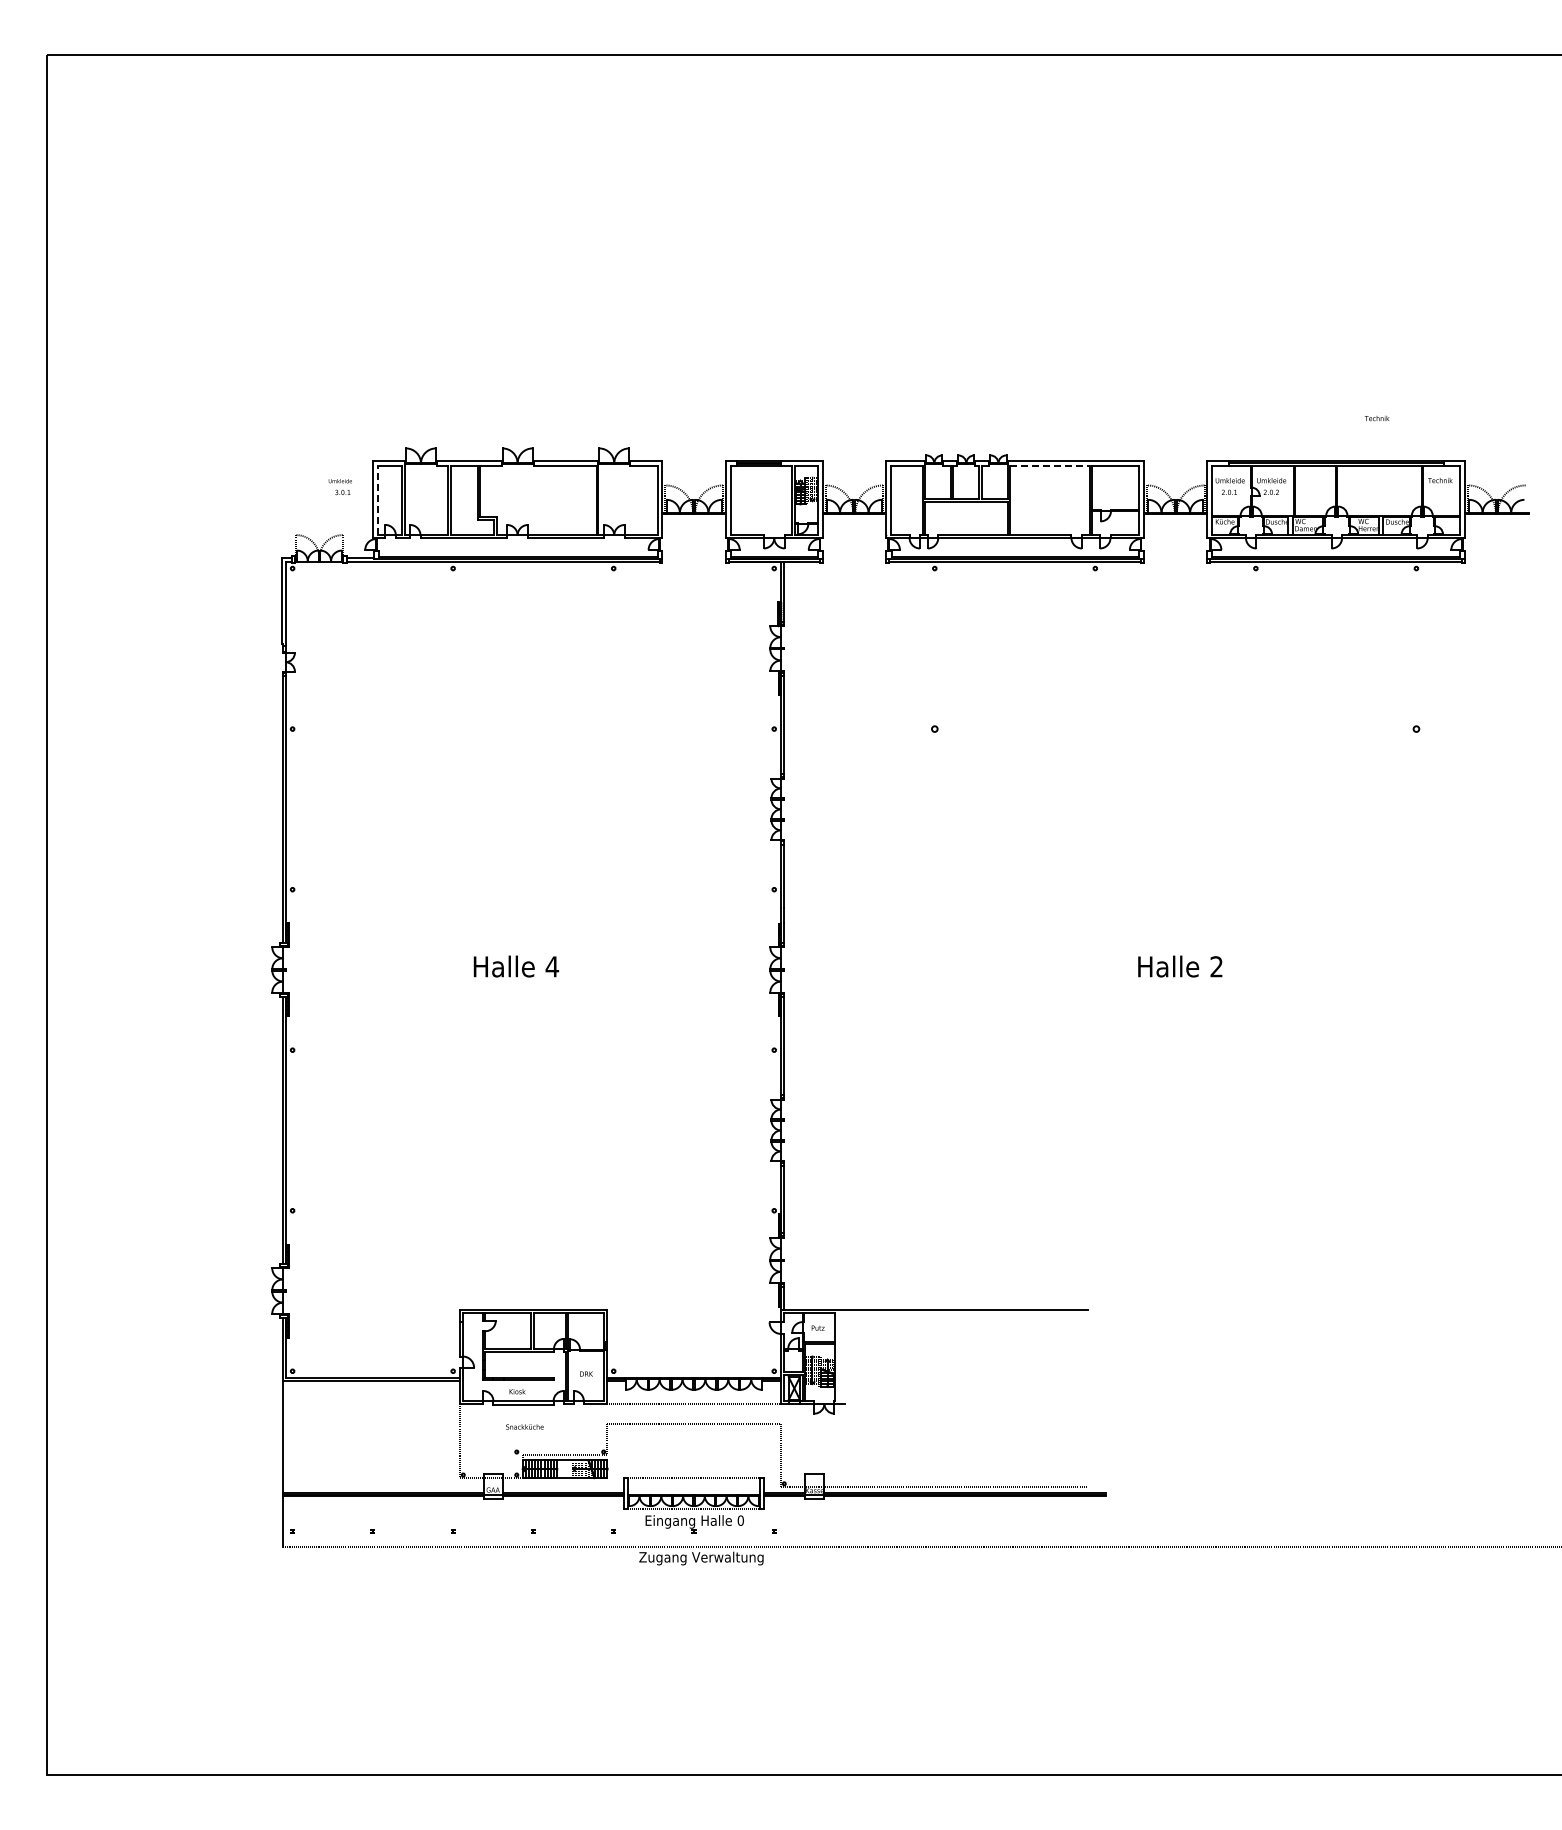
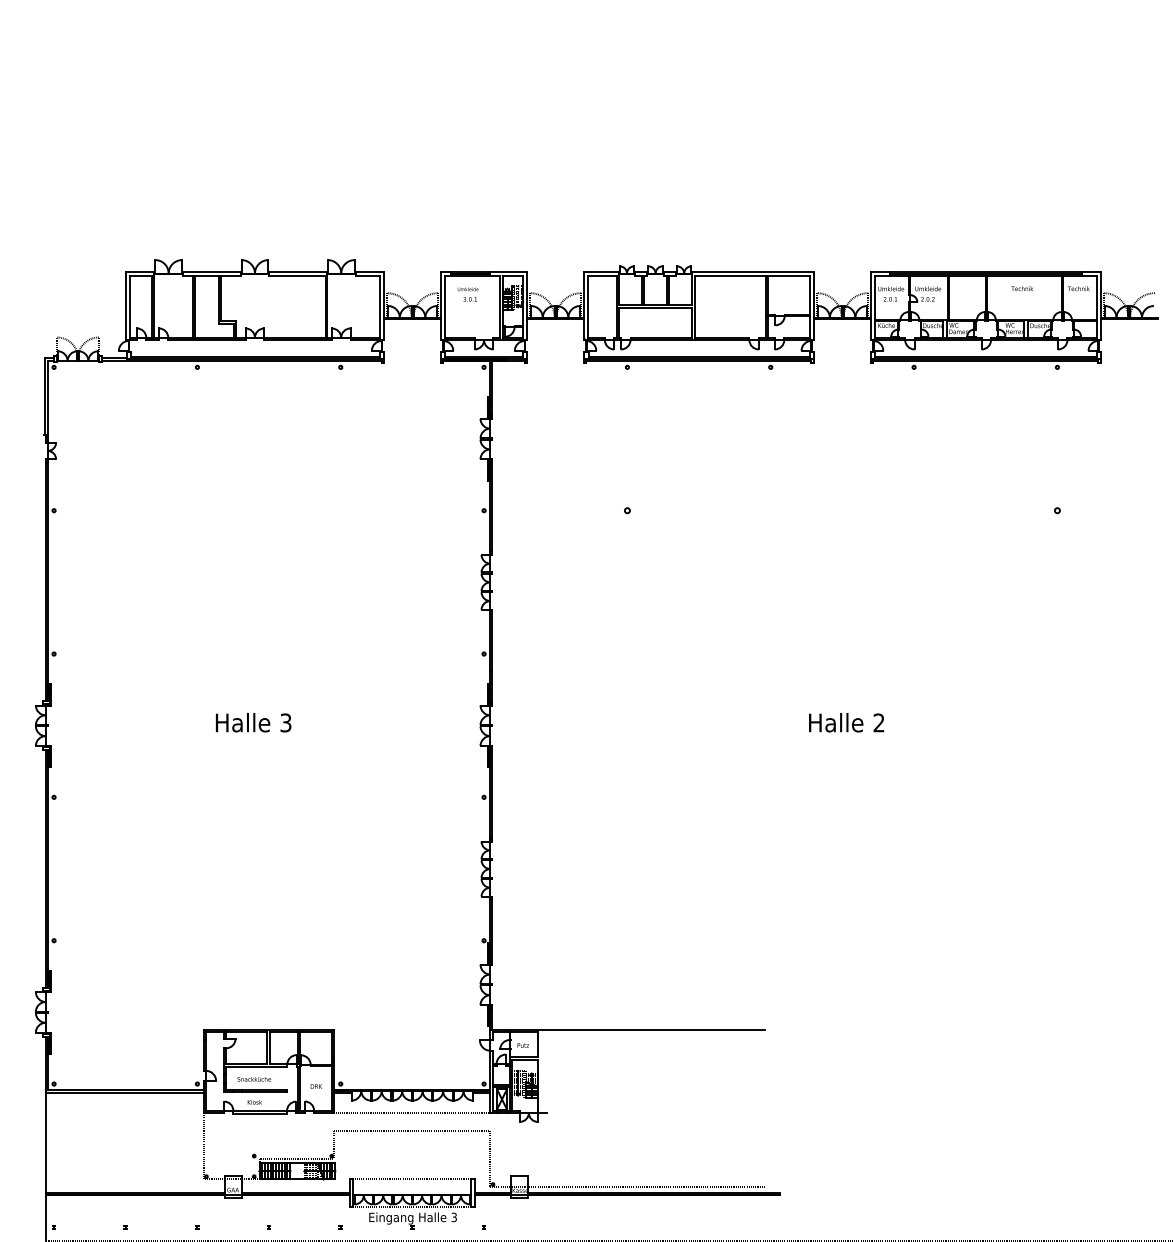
text: (1376, 418) -> (1021, 288), moved
line: (1049, 466) -> (729, 276), dashed -> solid
text: (339, 487) -> (467, 295), moved
line: (377, 500) -> (129, 306), dashed -> solid
text: (552, 966) -> (286, 722), 4 -> 3
text: (524, 1426) -> (253, 1078), moved
text: (740, 1520) -> (453, 1217), 0 -> 3

